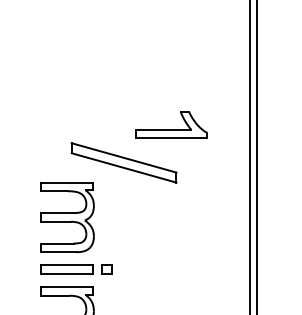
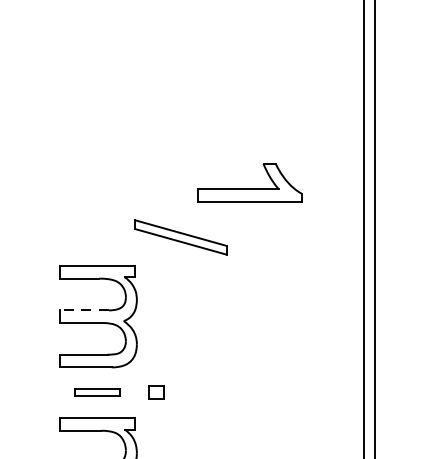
part: (123, 162) -> (179, 236), size x0.6
line: (58, 213) -> (85, 311), solid -> dashed
part: (66, 269) -> (96, 392), size x0.6

